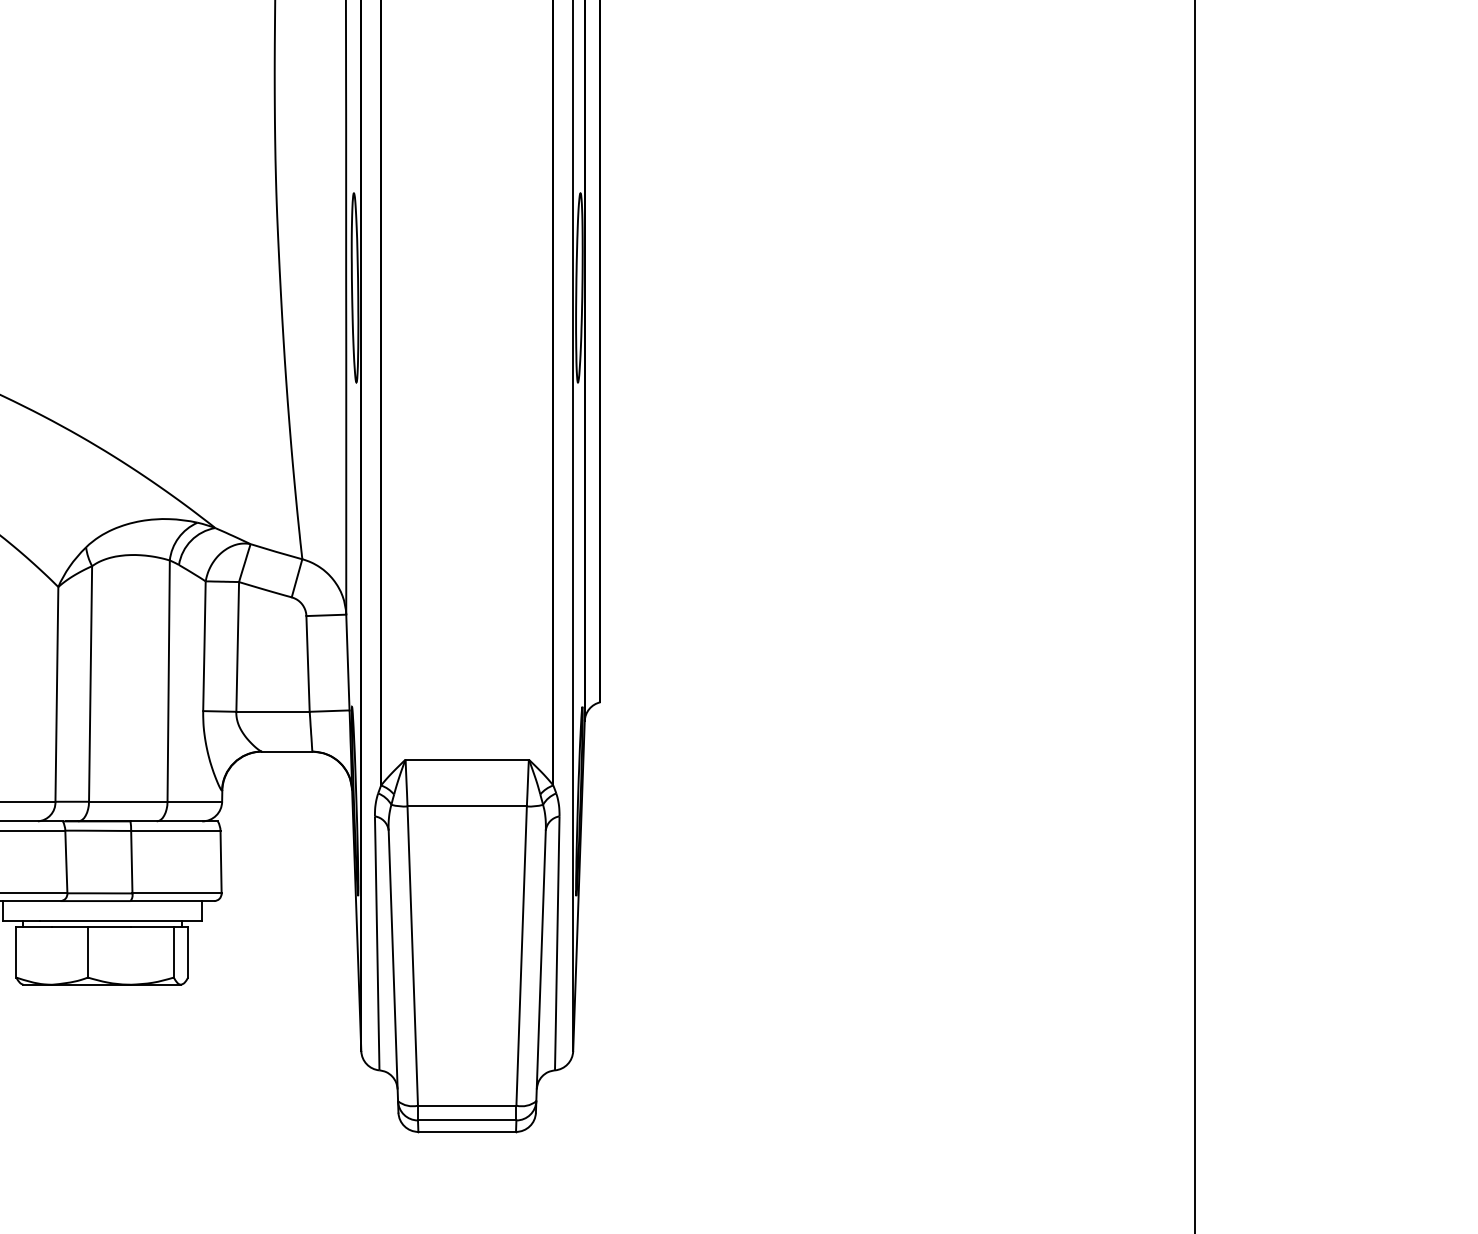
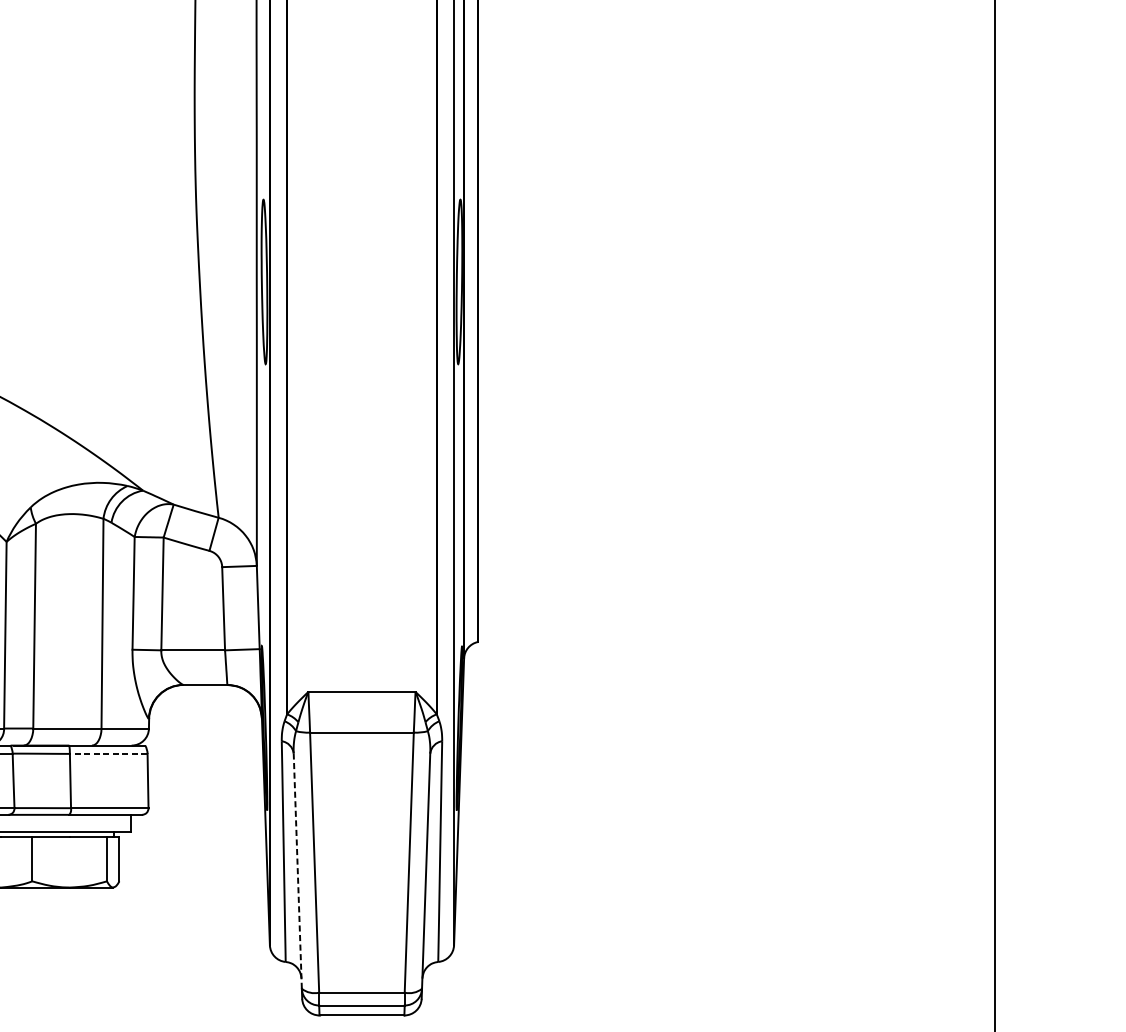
line: (175, 830) -> (108, 753), solid -> dashed
line: (393, 966) -> (297, 871), solid -> dashed

